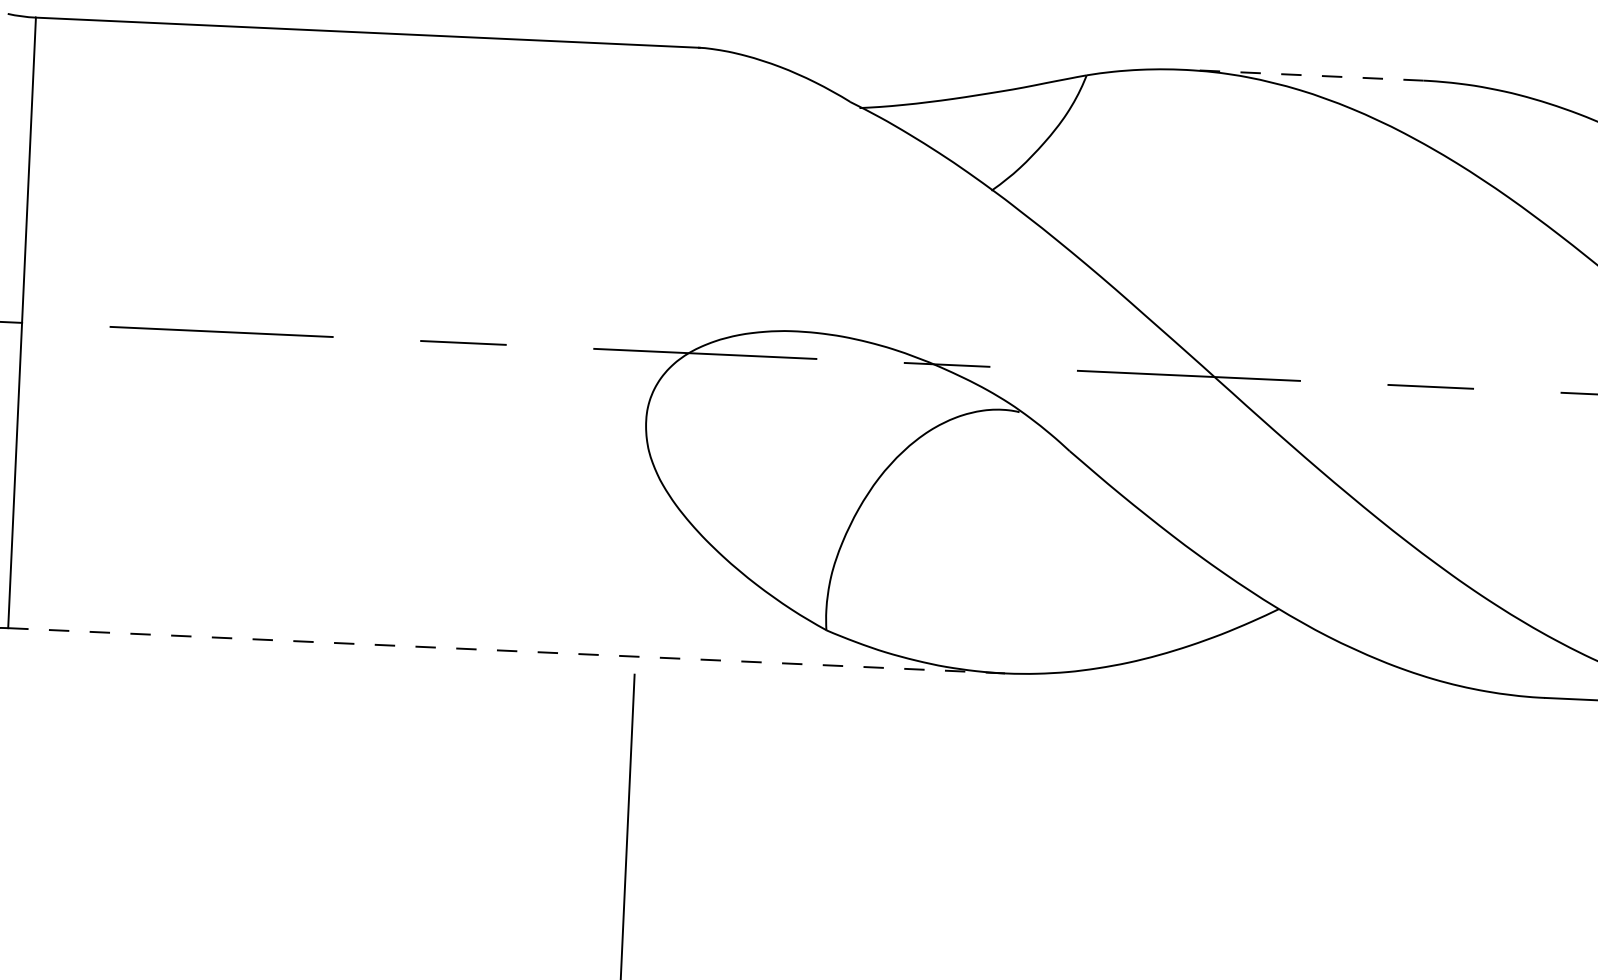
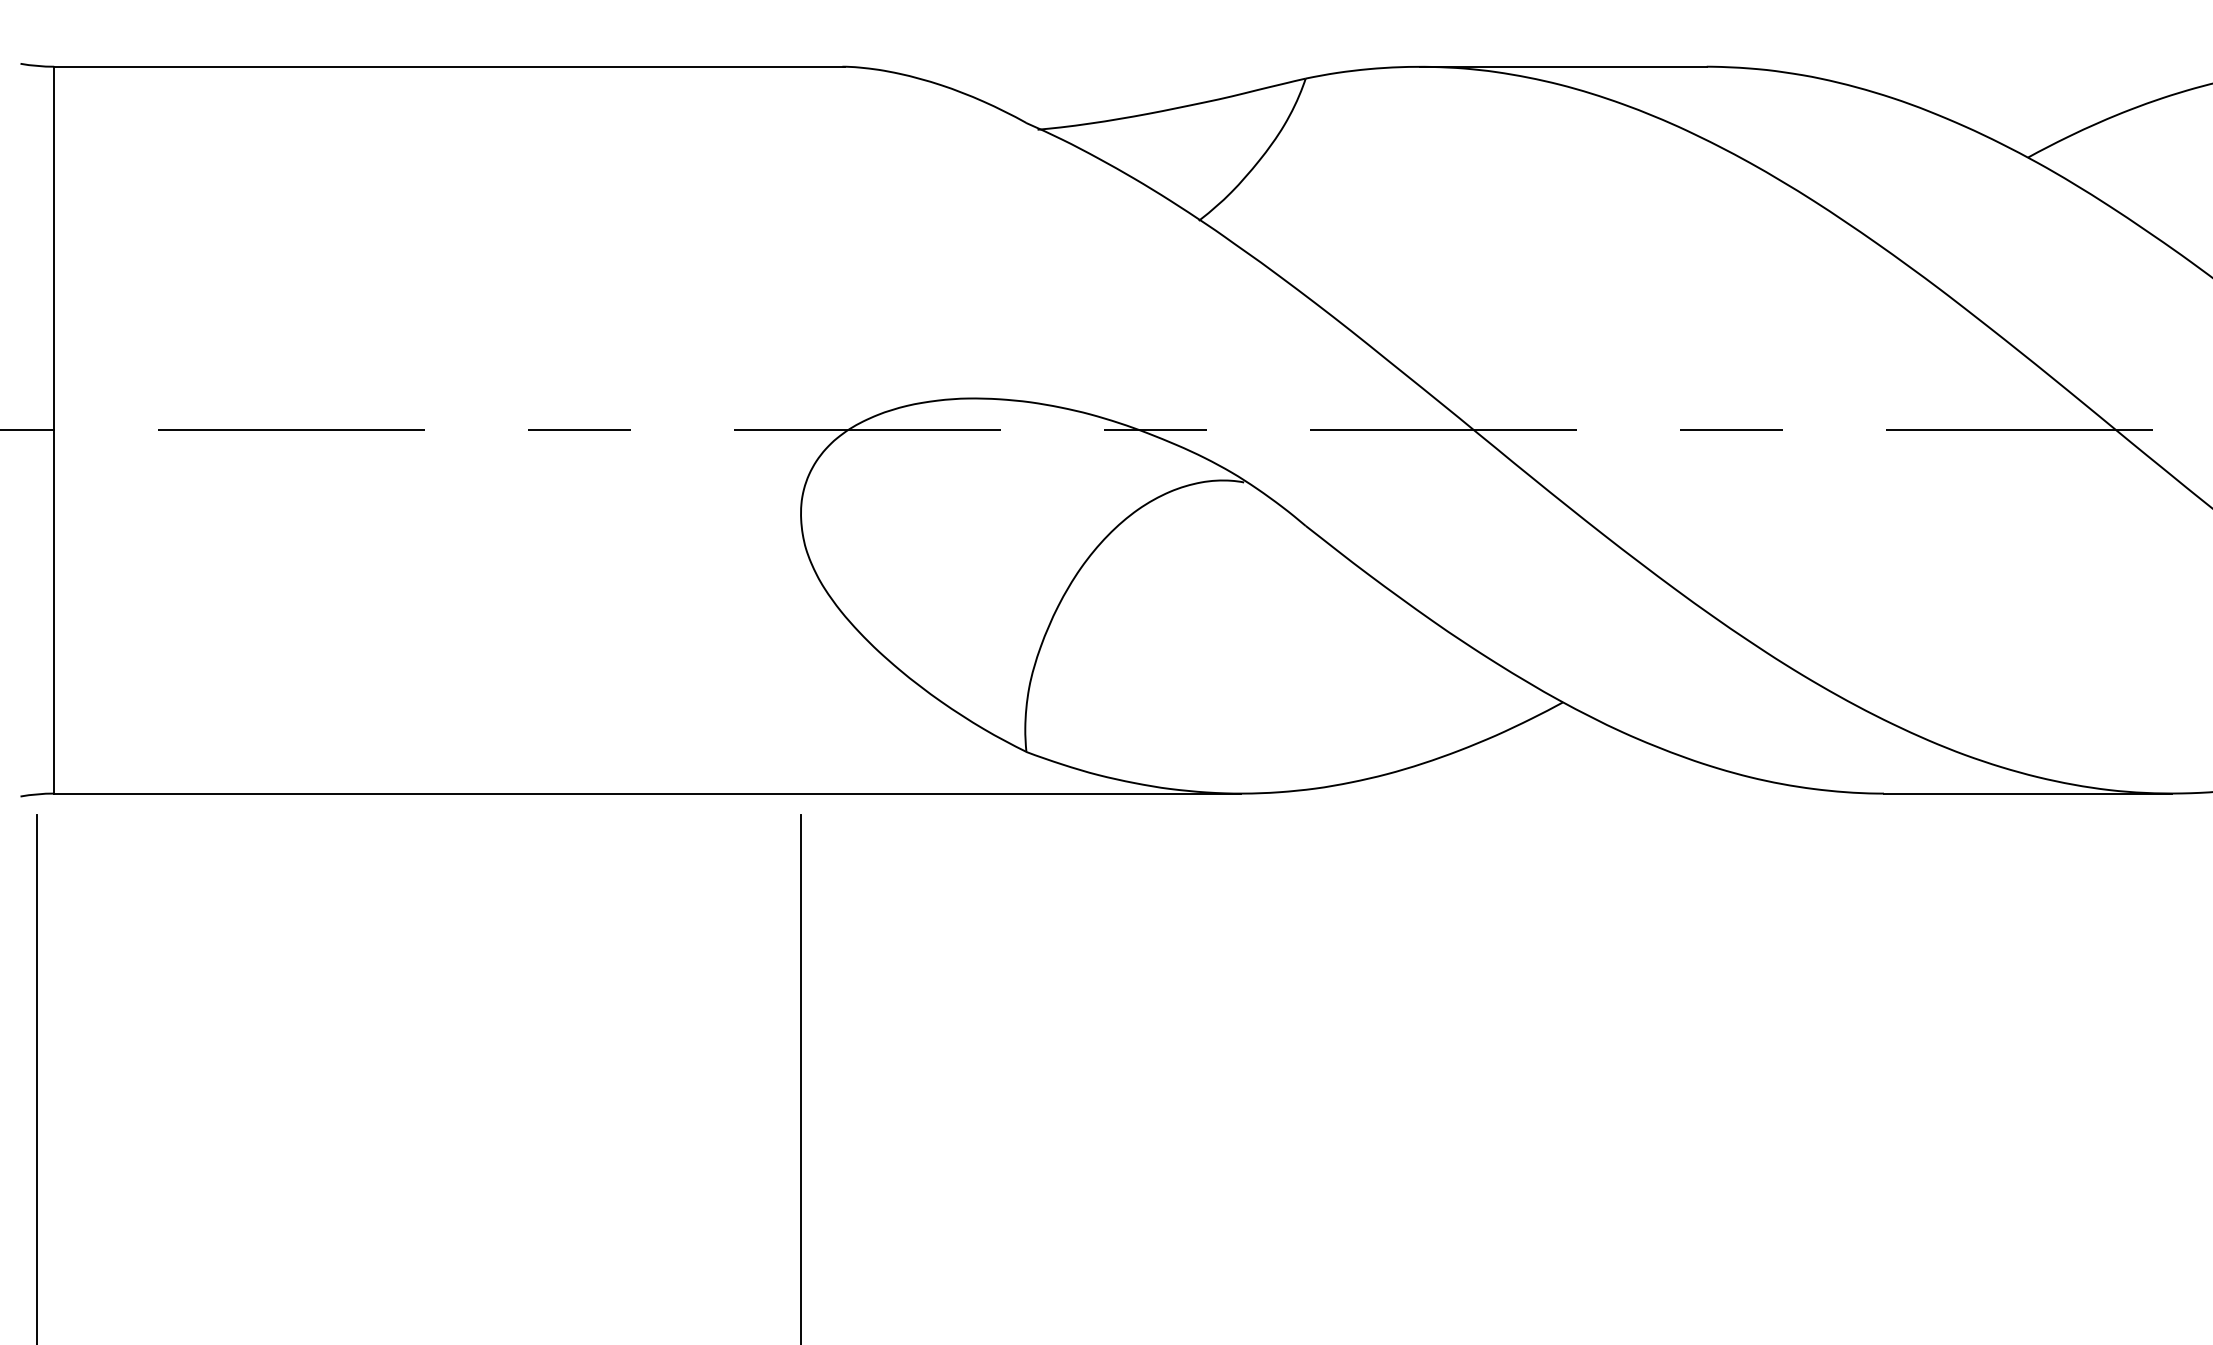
line: (1302, 74) -> (1562, 66), dashed -> solid
line: (507, 650) -> (648, 793), dashed -> solid

